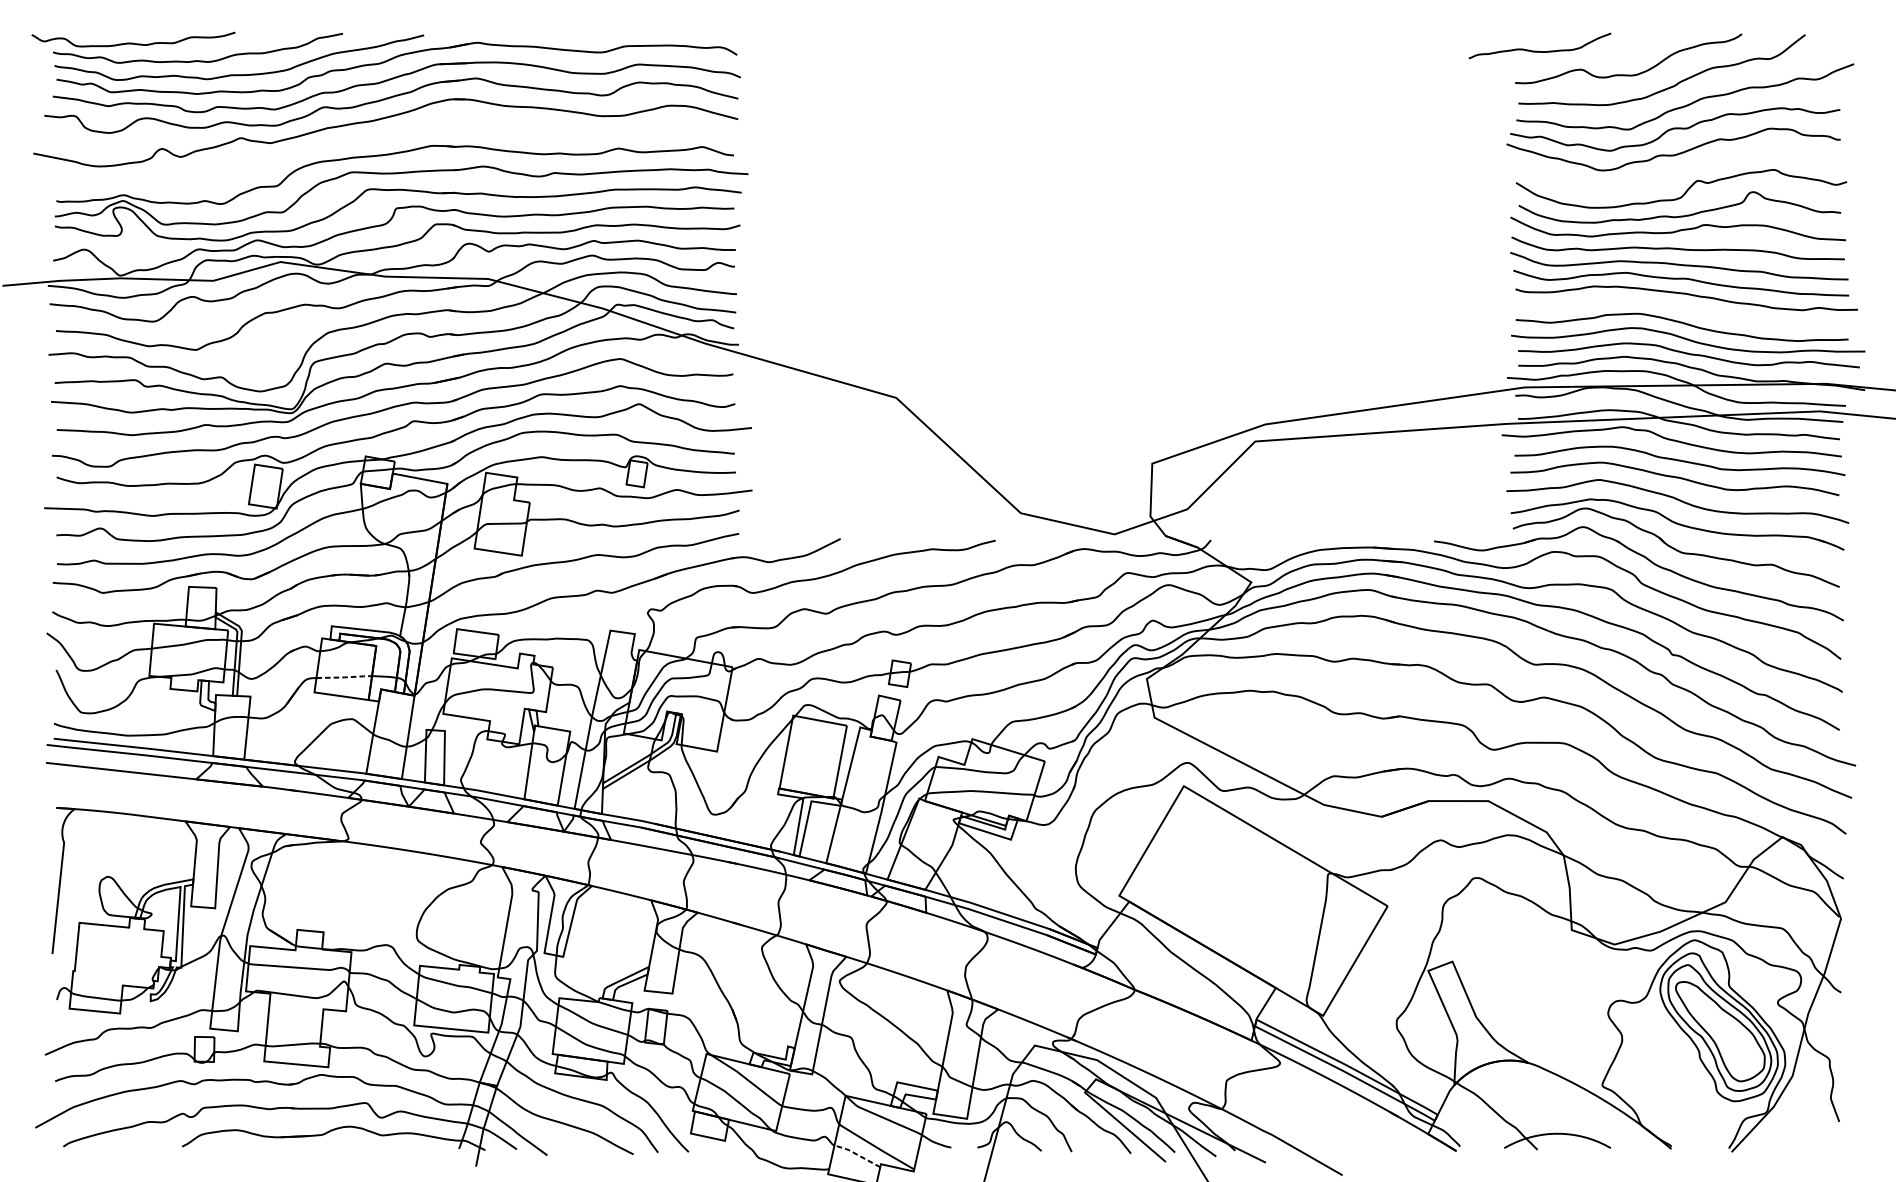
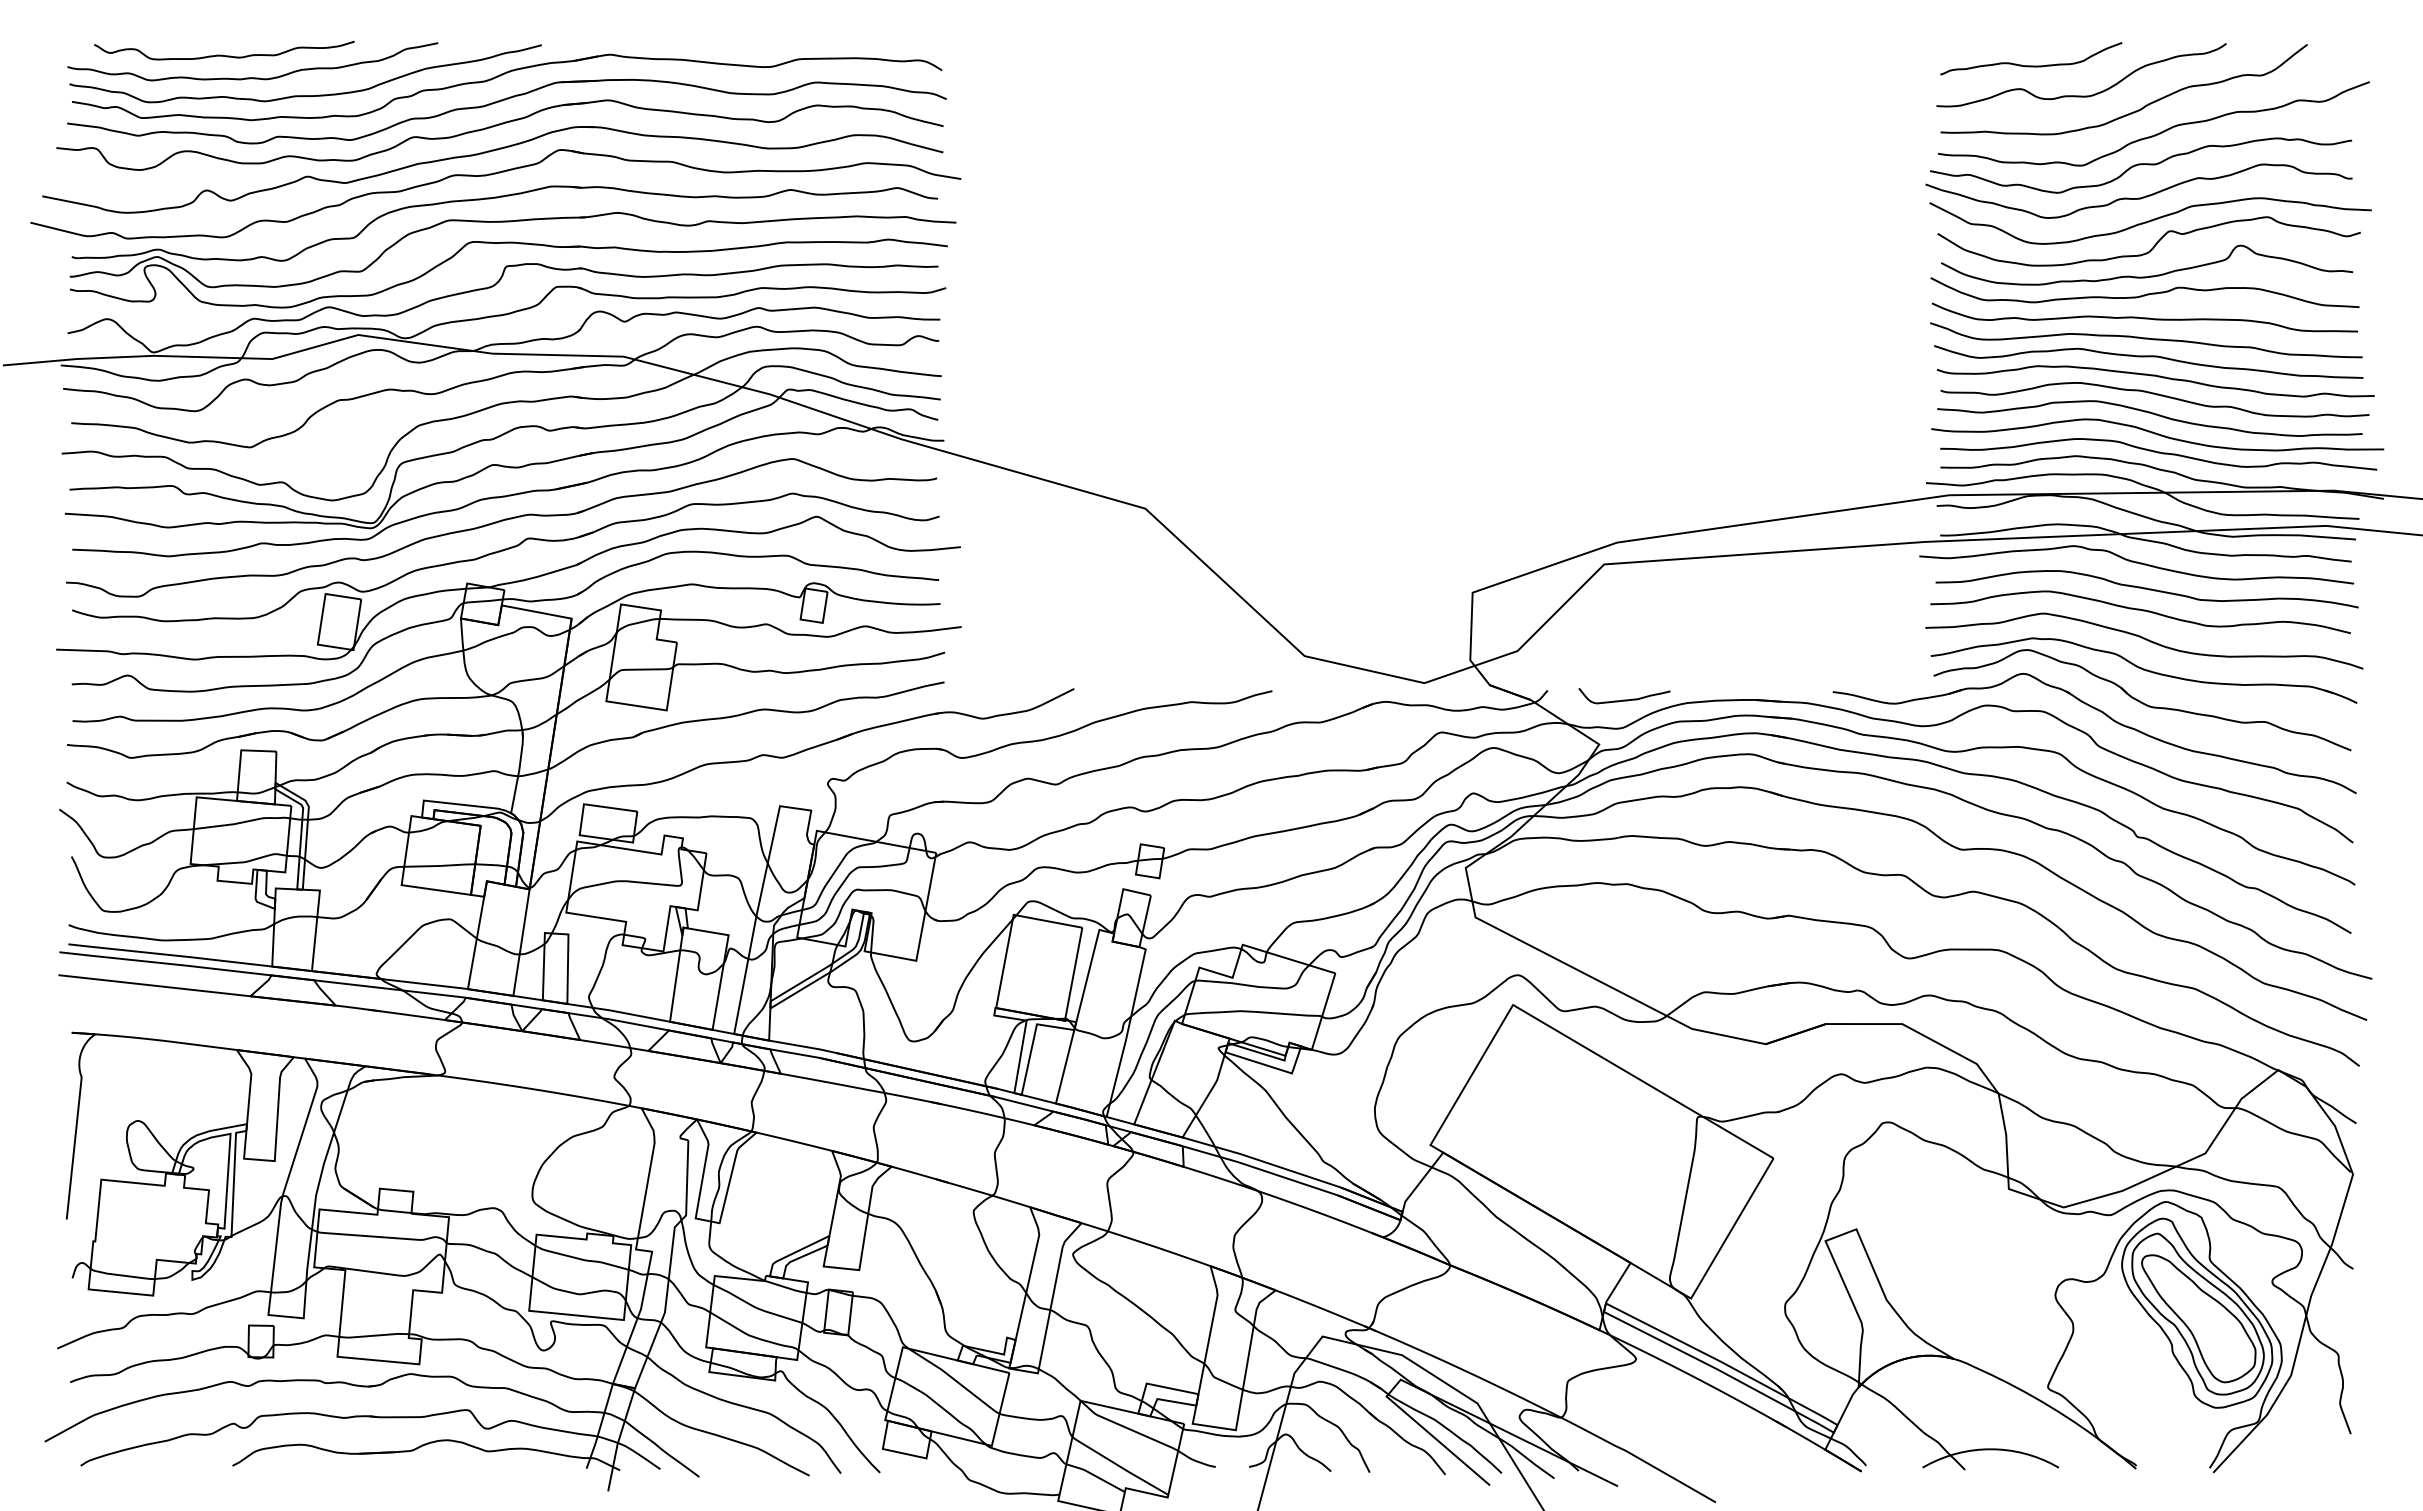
curve: (132, 42) -> (222, 54), moved
curve: (1540, 51) -> (2031, 65), moved
part: (384, 137) -> (491, 175), added
curve: (1682, 172) -> (2150, 220), added
curve: (1687, 309) -> (2156, 395), added
curve: (1271, 547) -> (1624, 699), added
line: (344, 677) -> (440, 865), dashed -> solid
line: (857, 1154) -> (1095, 1475), dashed -> solid

